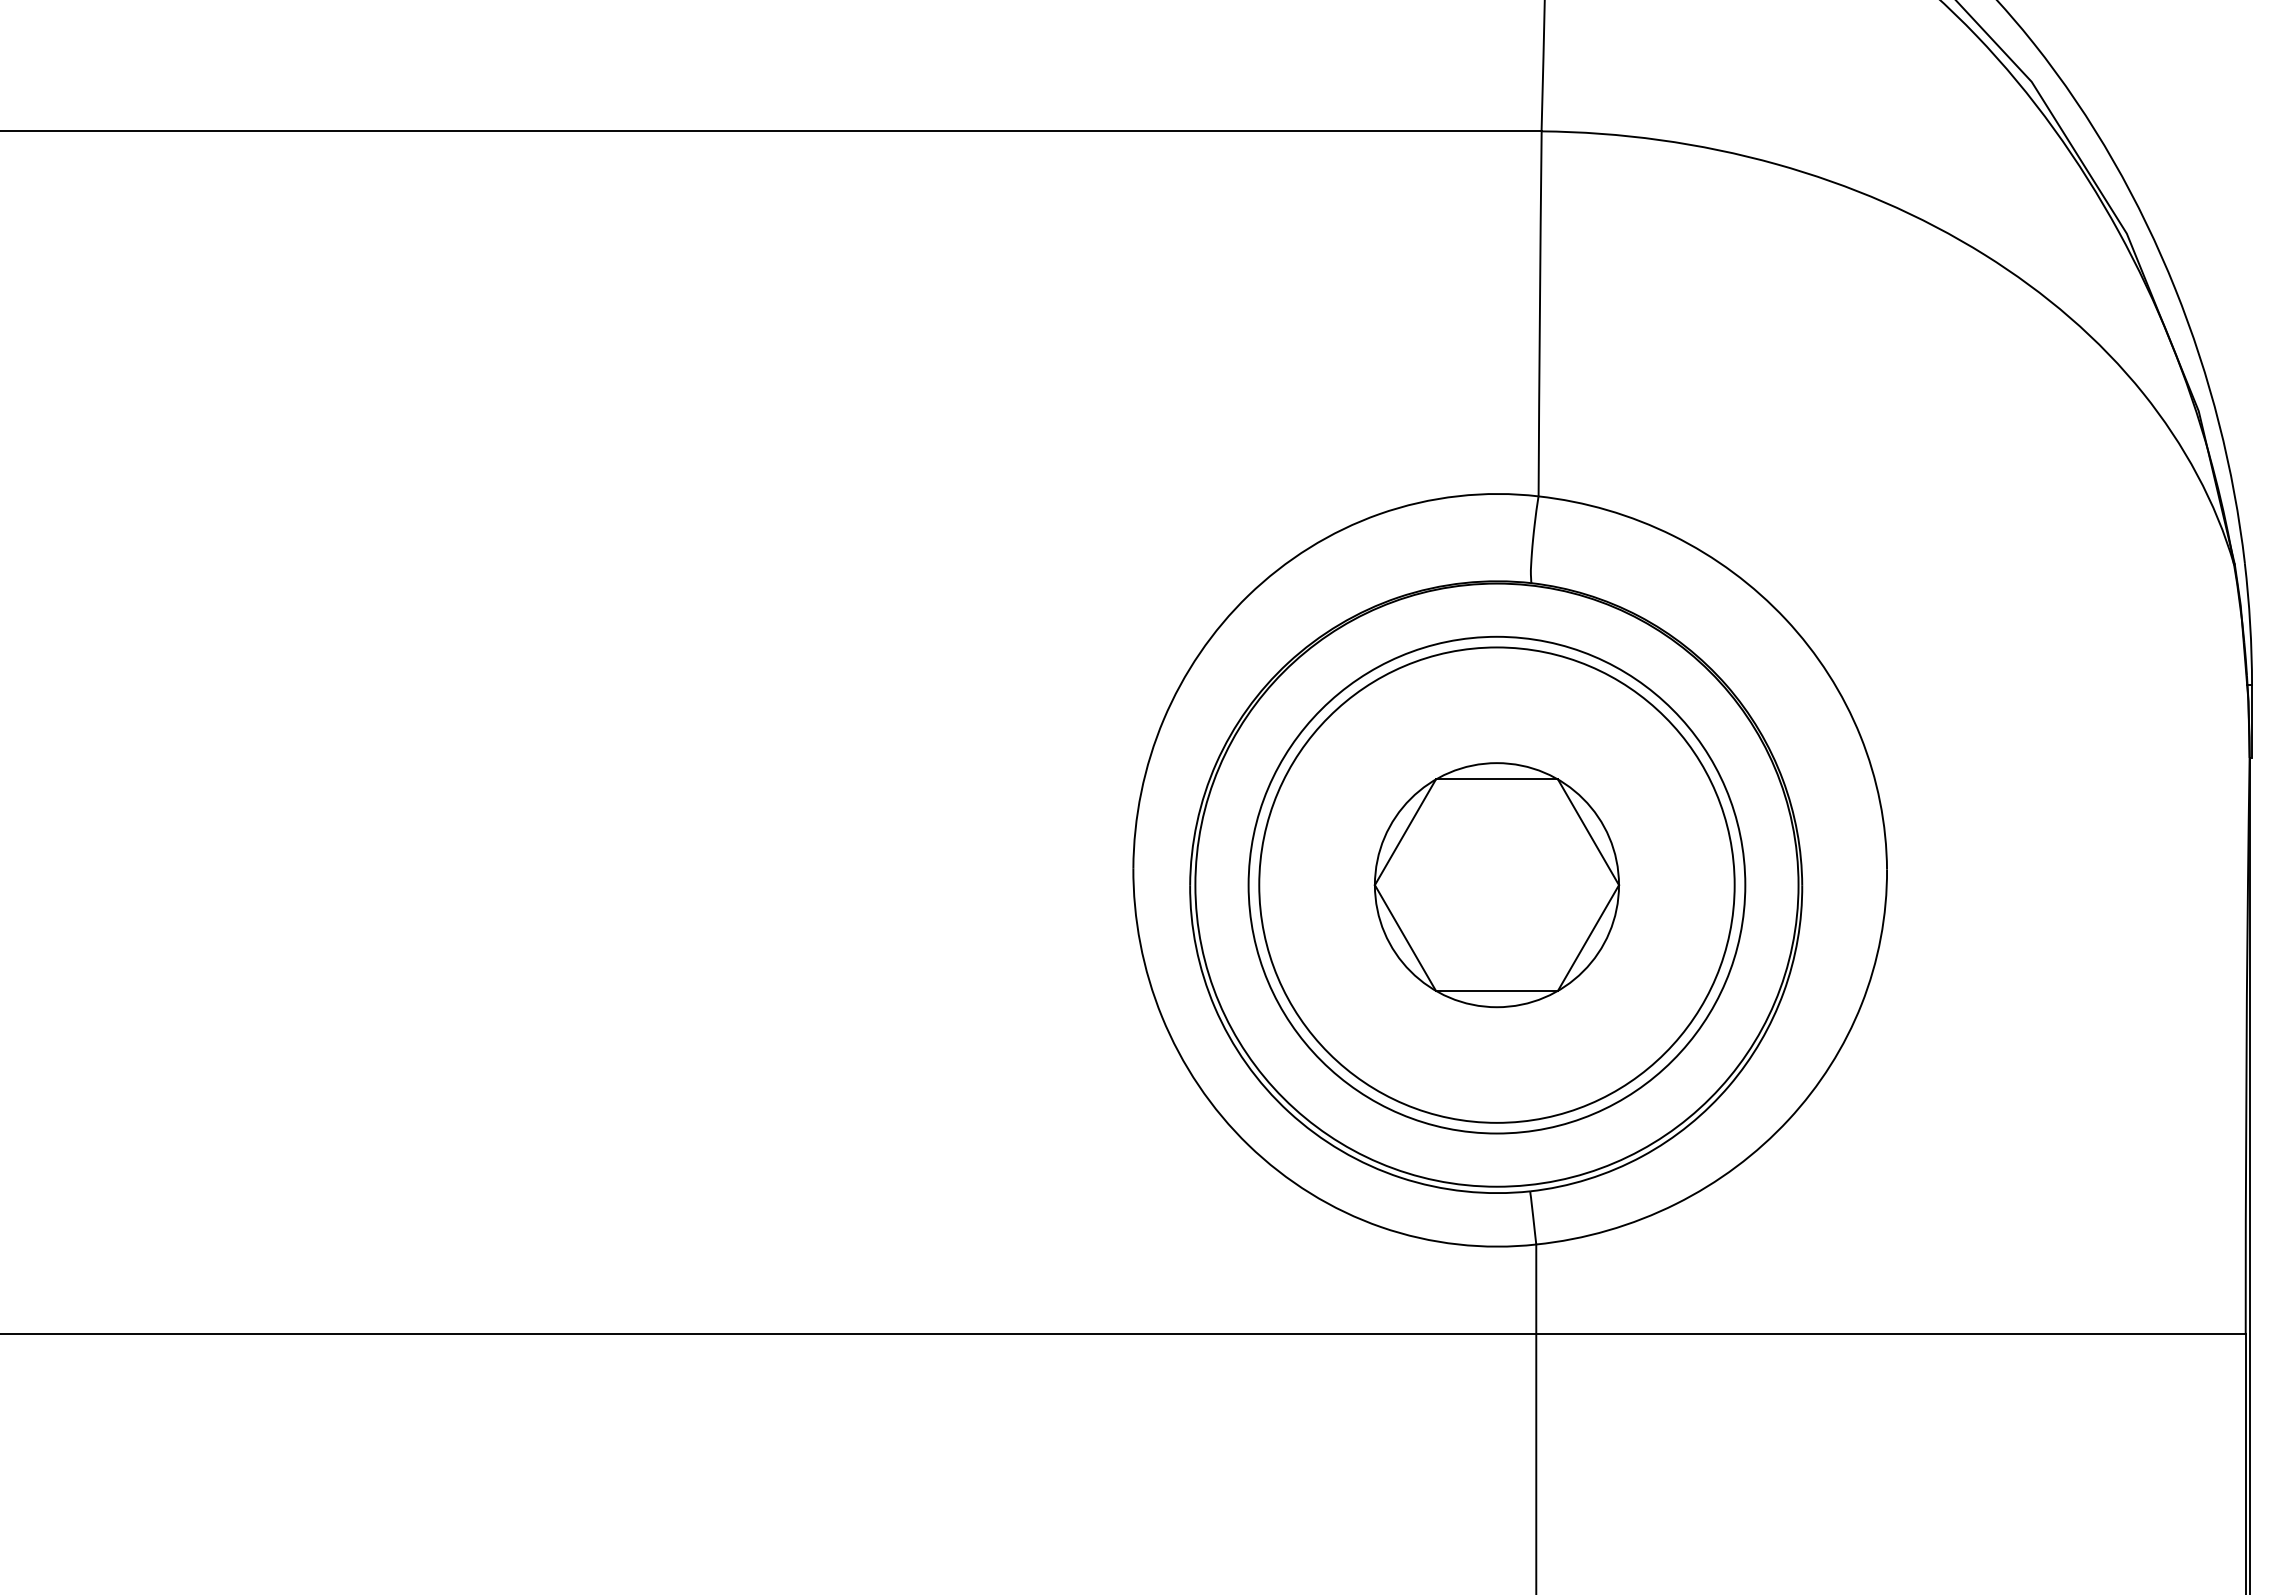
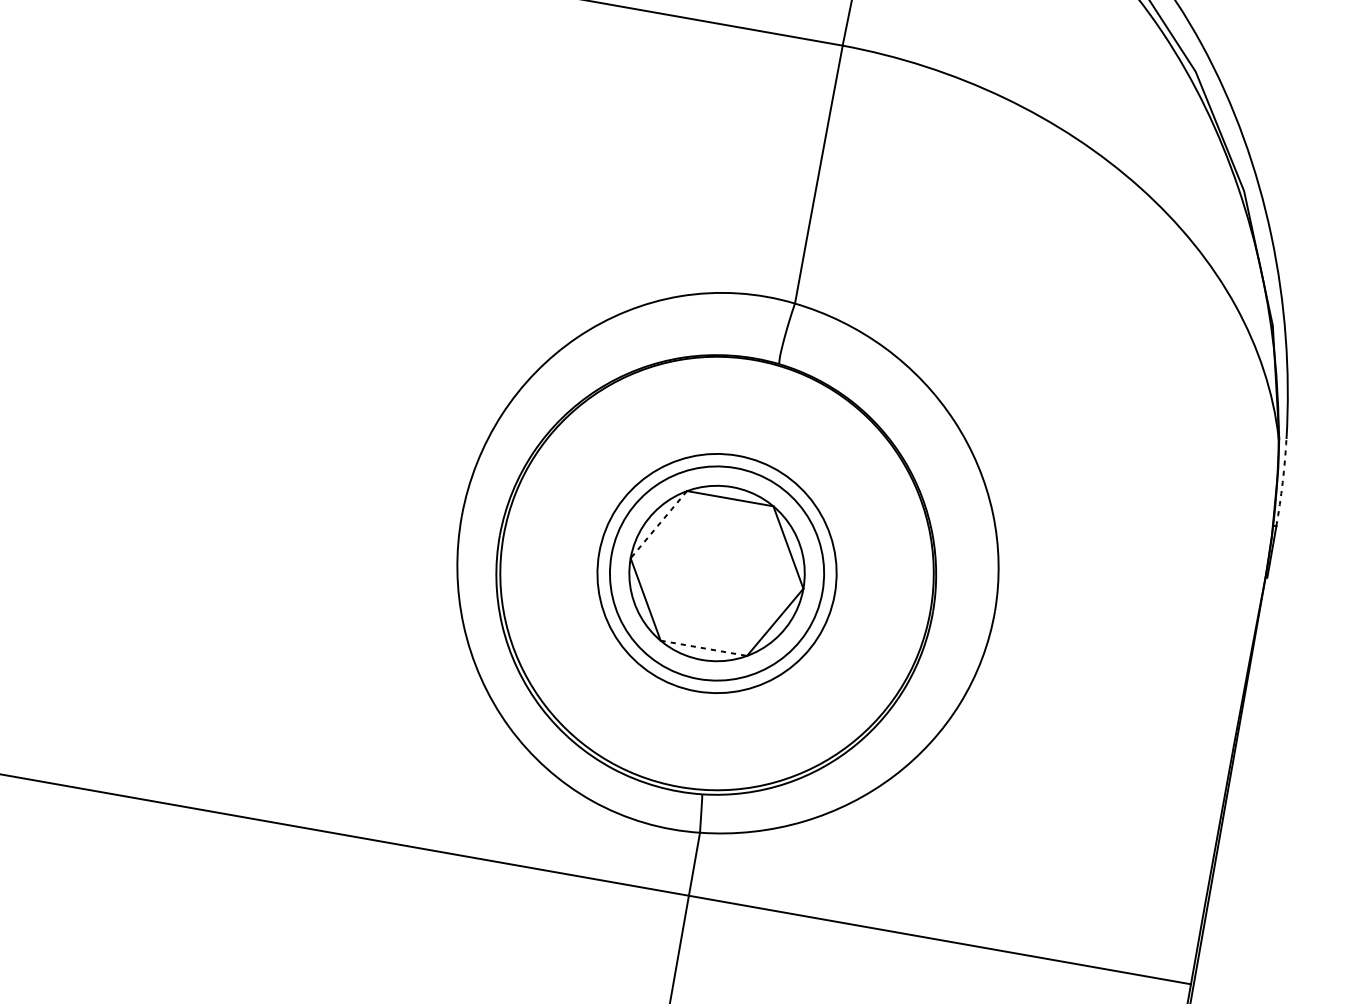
arc: (2250, 624) -> (1282, 483), solid -> dashed
line: (1405, 832) -> (658, 524), solid -> dashed
circle: (1496, 884) -> (716, 573), size x0.6
circle: (1496, 884) -> (716, 573), size x0.7
line: (1497, 990) -> (704, 648), solid -> dashed

